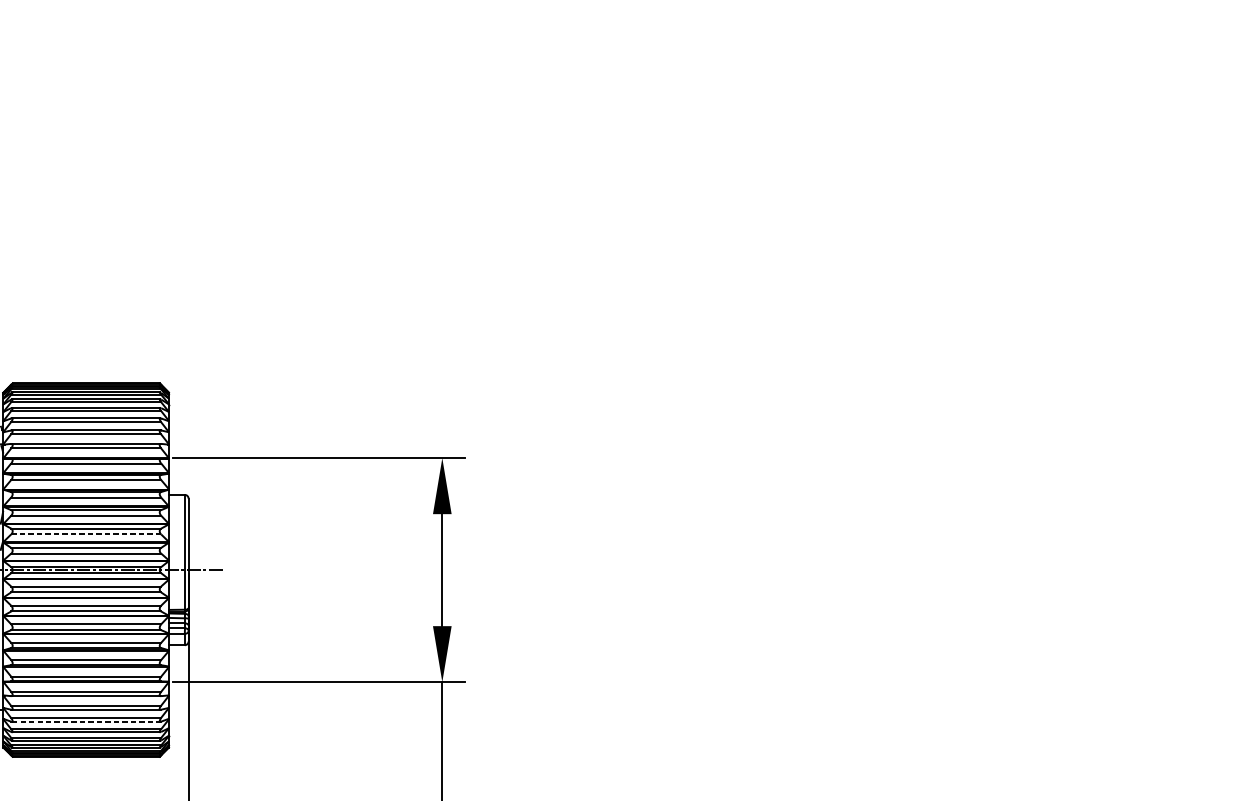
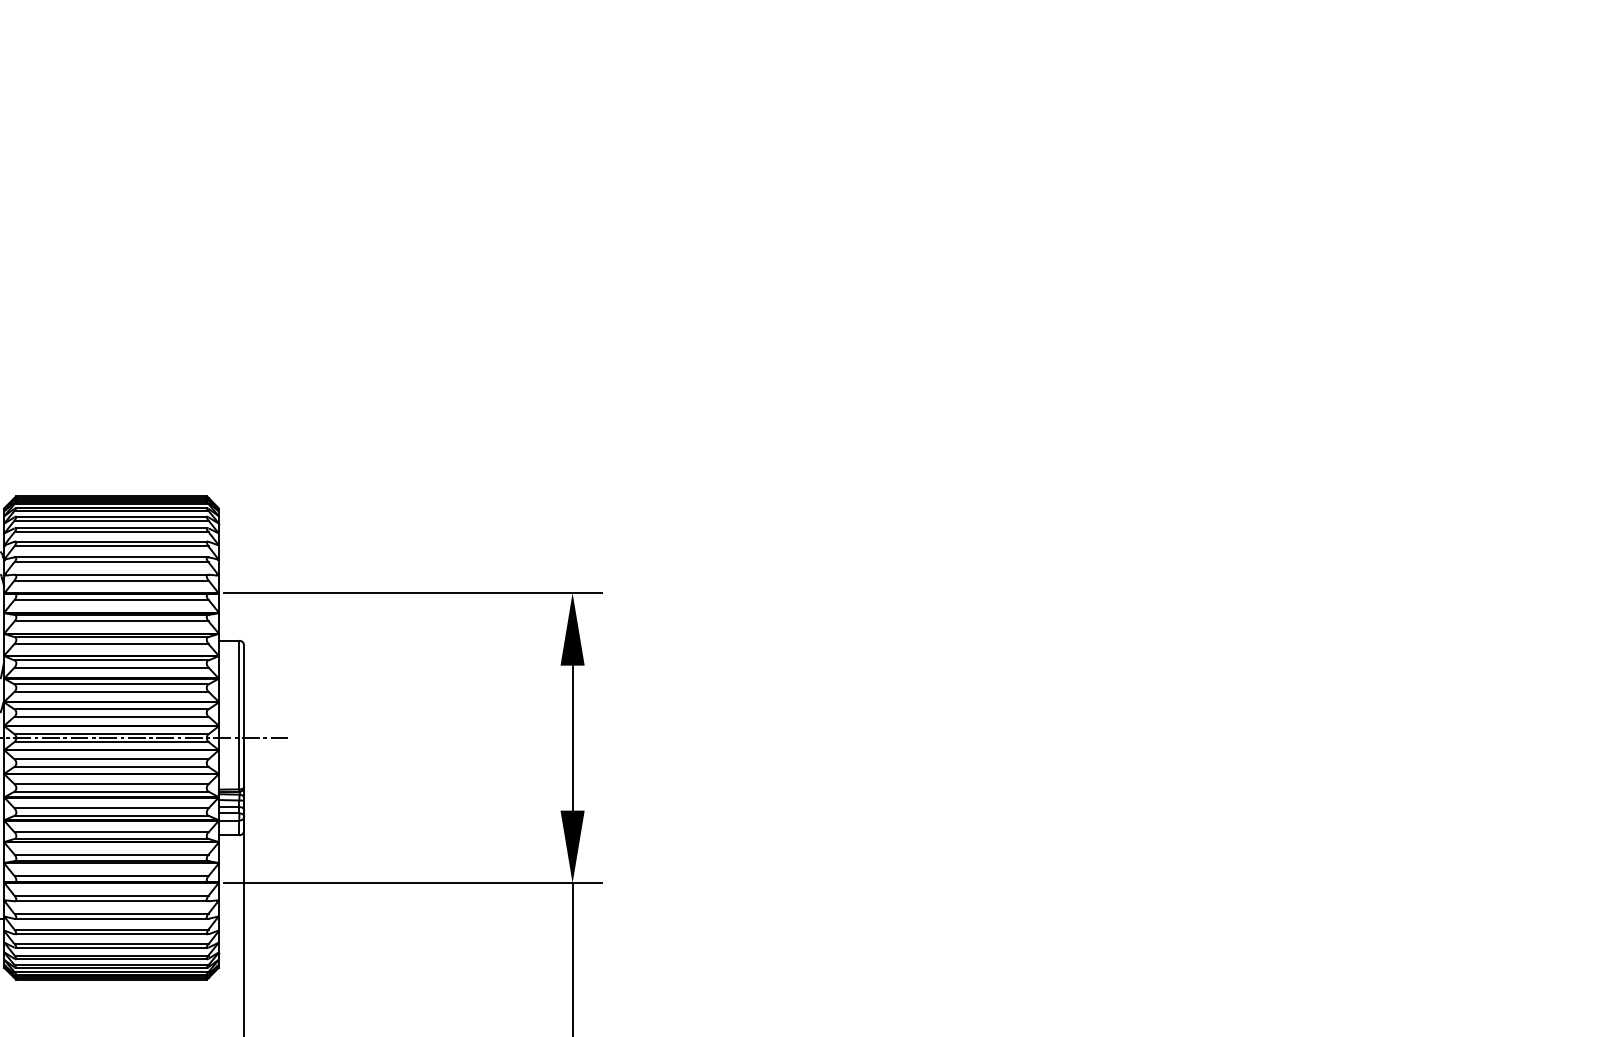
line: (86, 534) -> (111, 691), dashed -> solid
line: (86, 721) -> (112, 934), dashed -> solid

